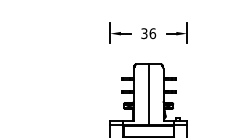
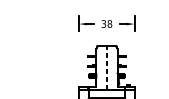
text: (152, 33) -> (109, 23), 36 -> 38
line: (148, 94) -> (106, 67), solid -> dashed

